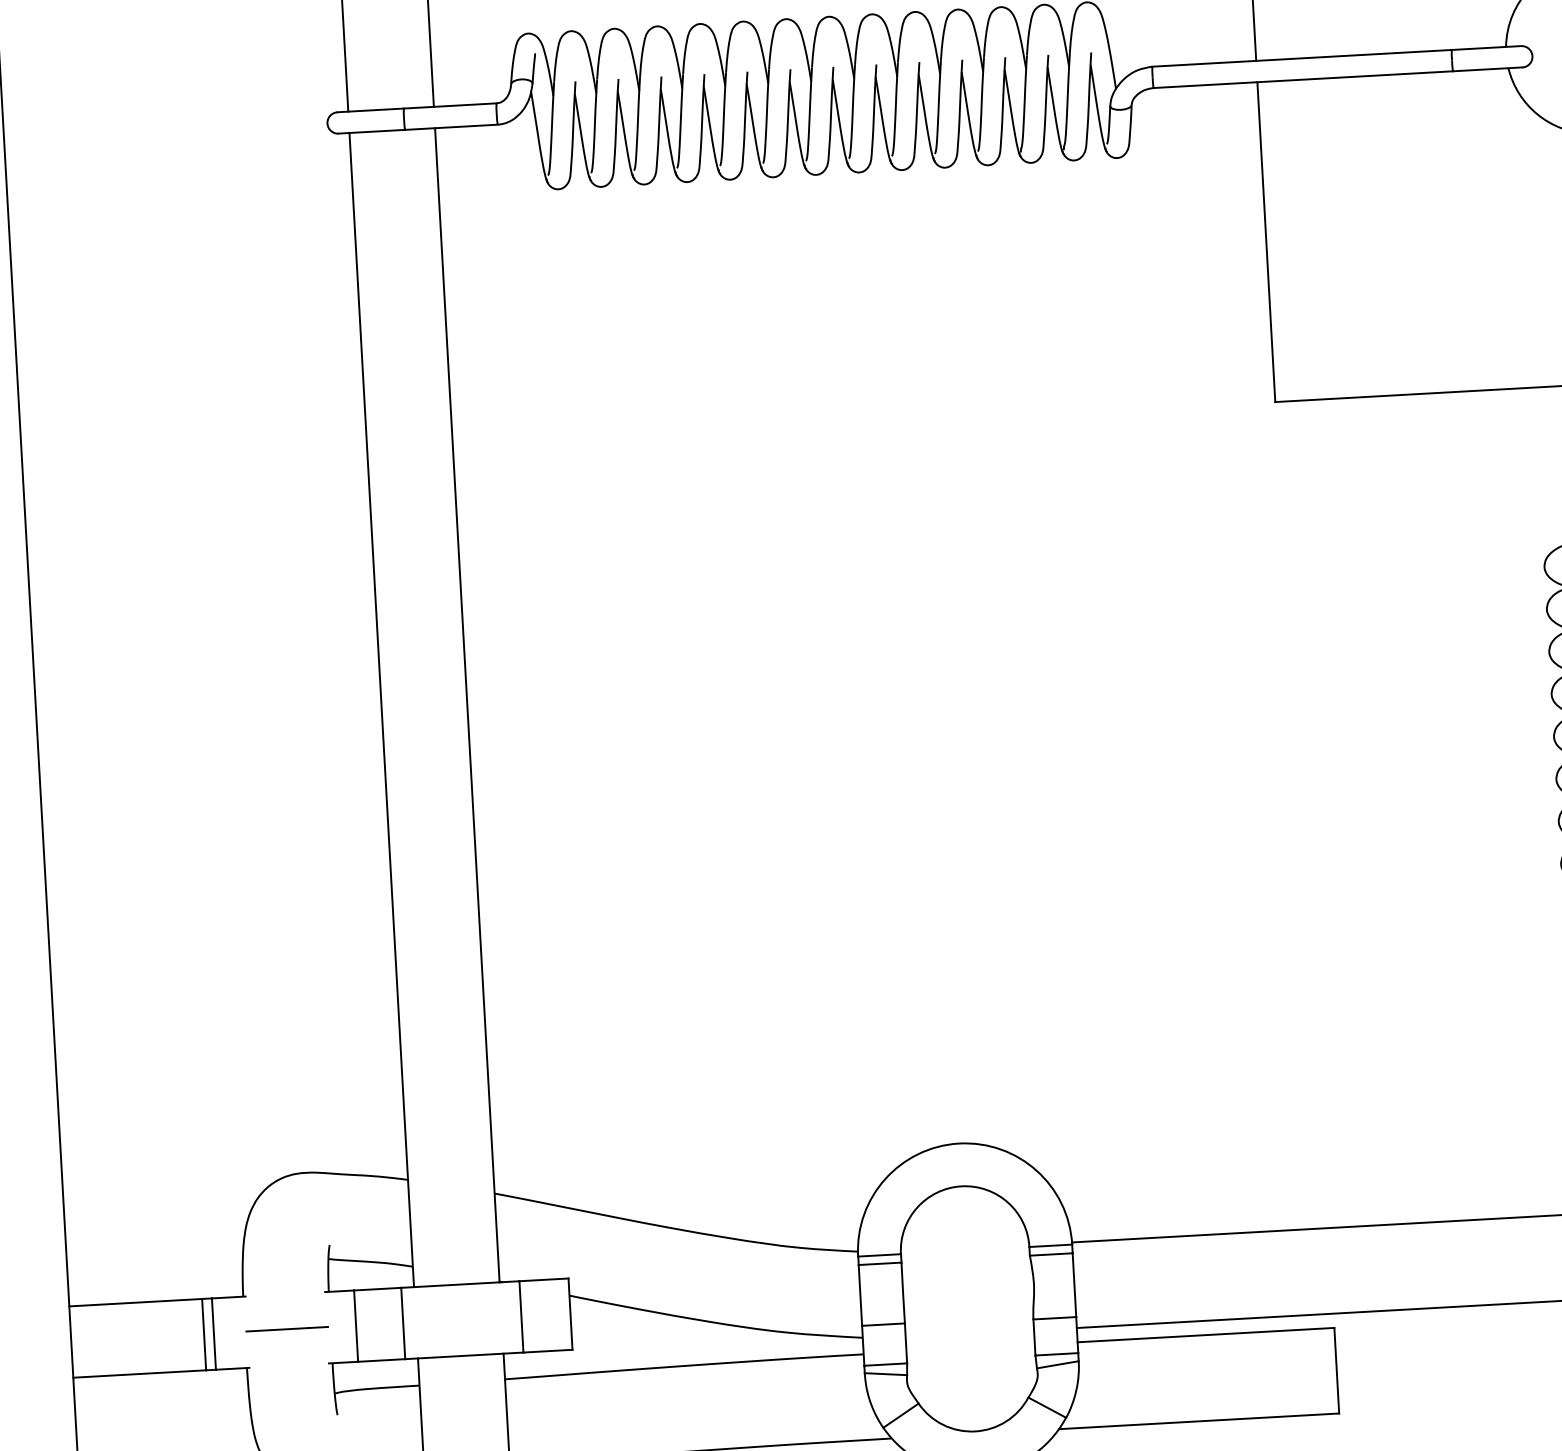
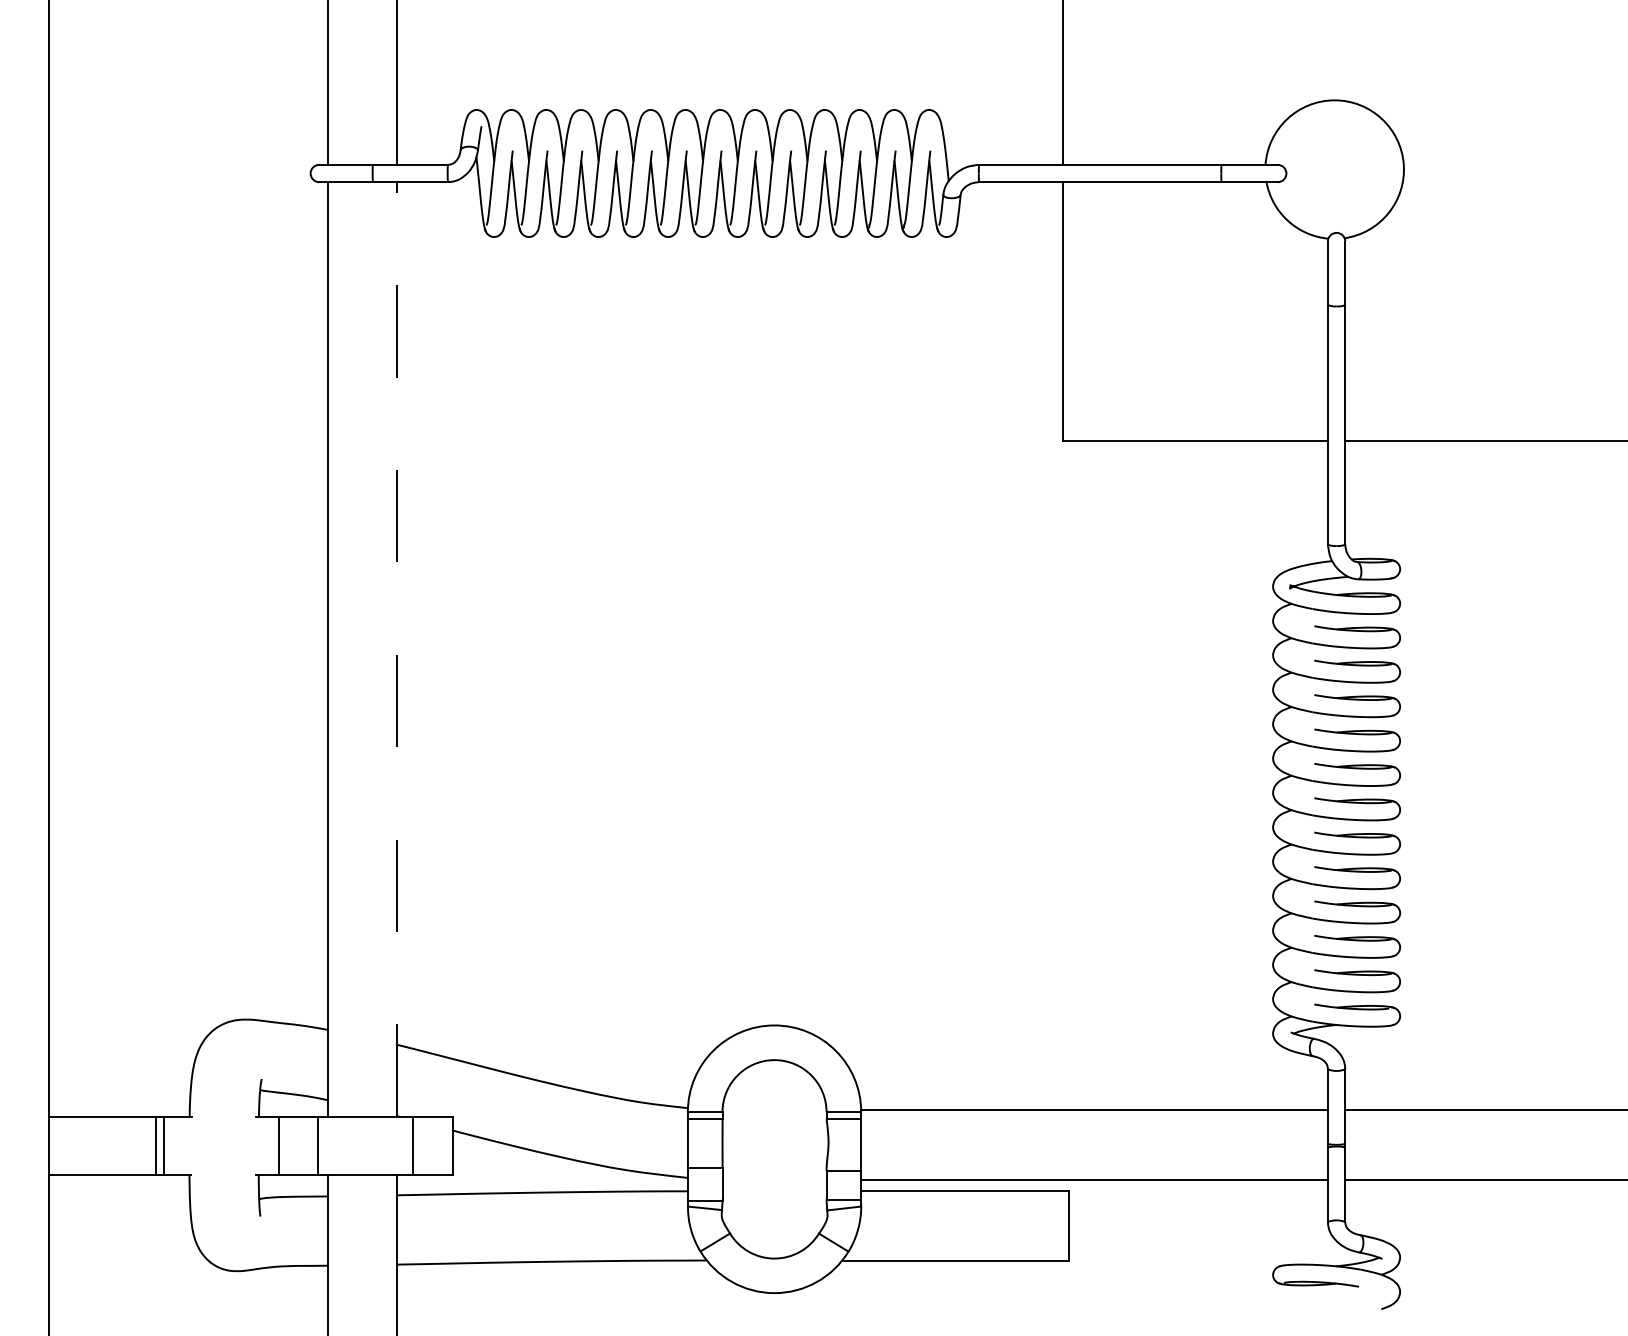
line: (467, 704) -> (397, 648), solid -> dashed
line: (286, 1328) -> (223, 1144), removed

